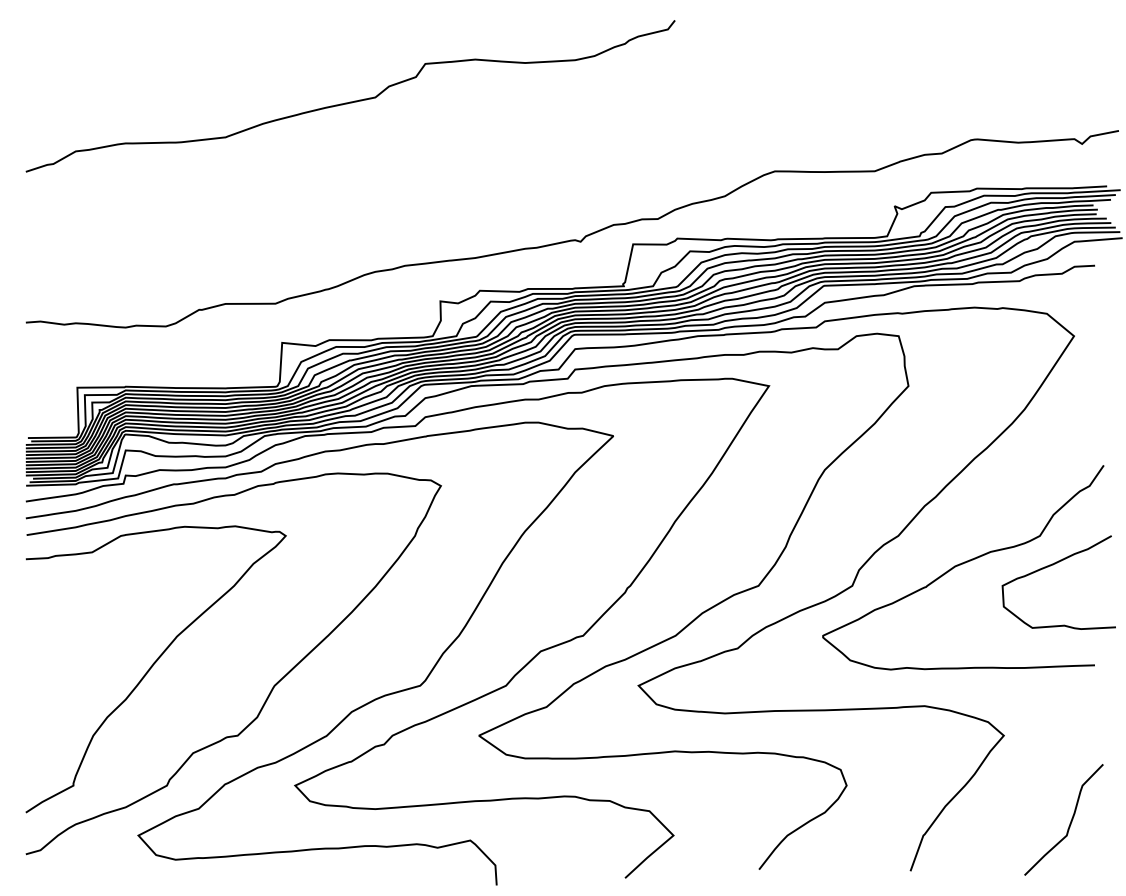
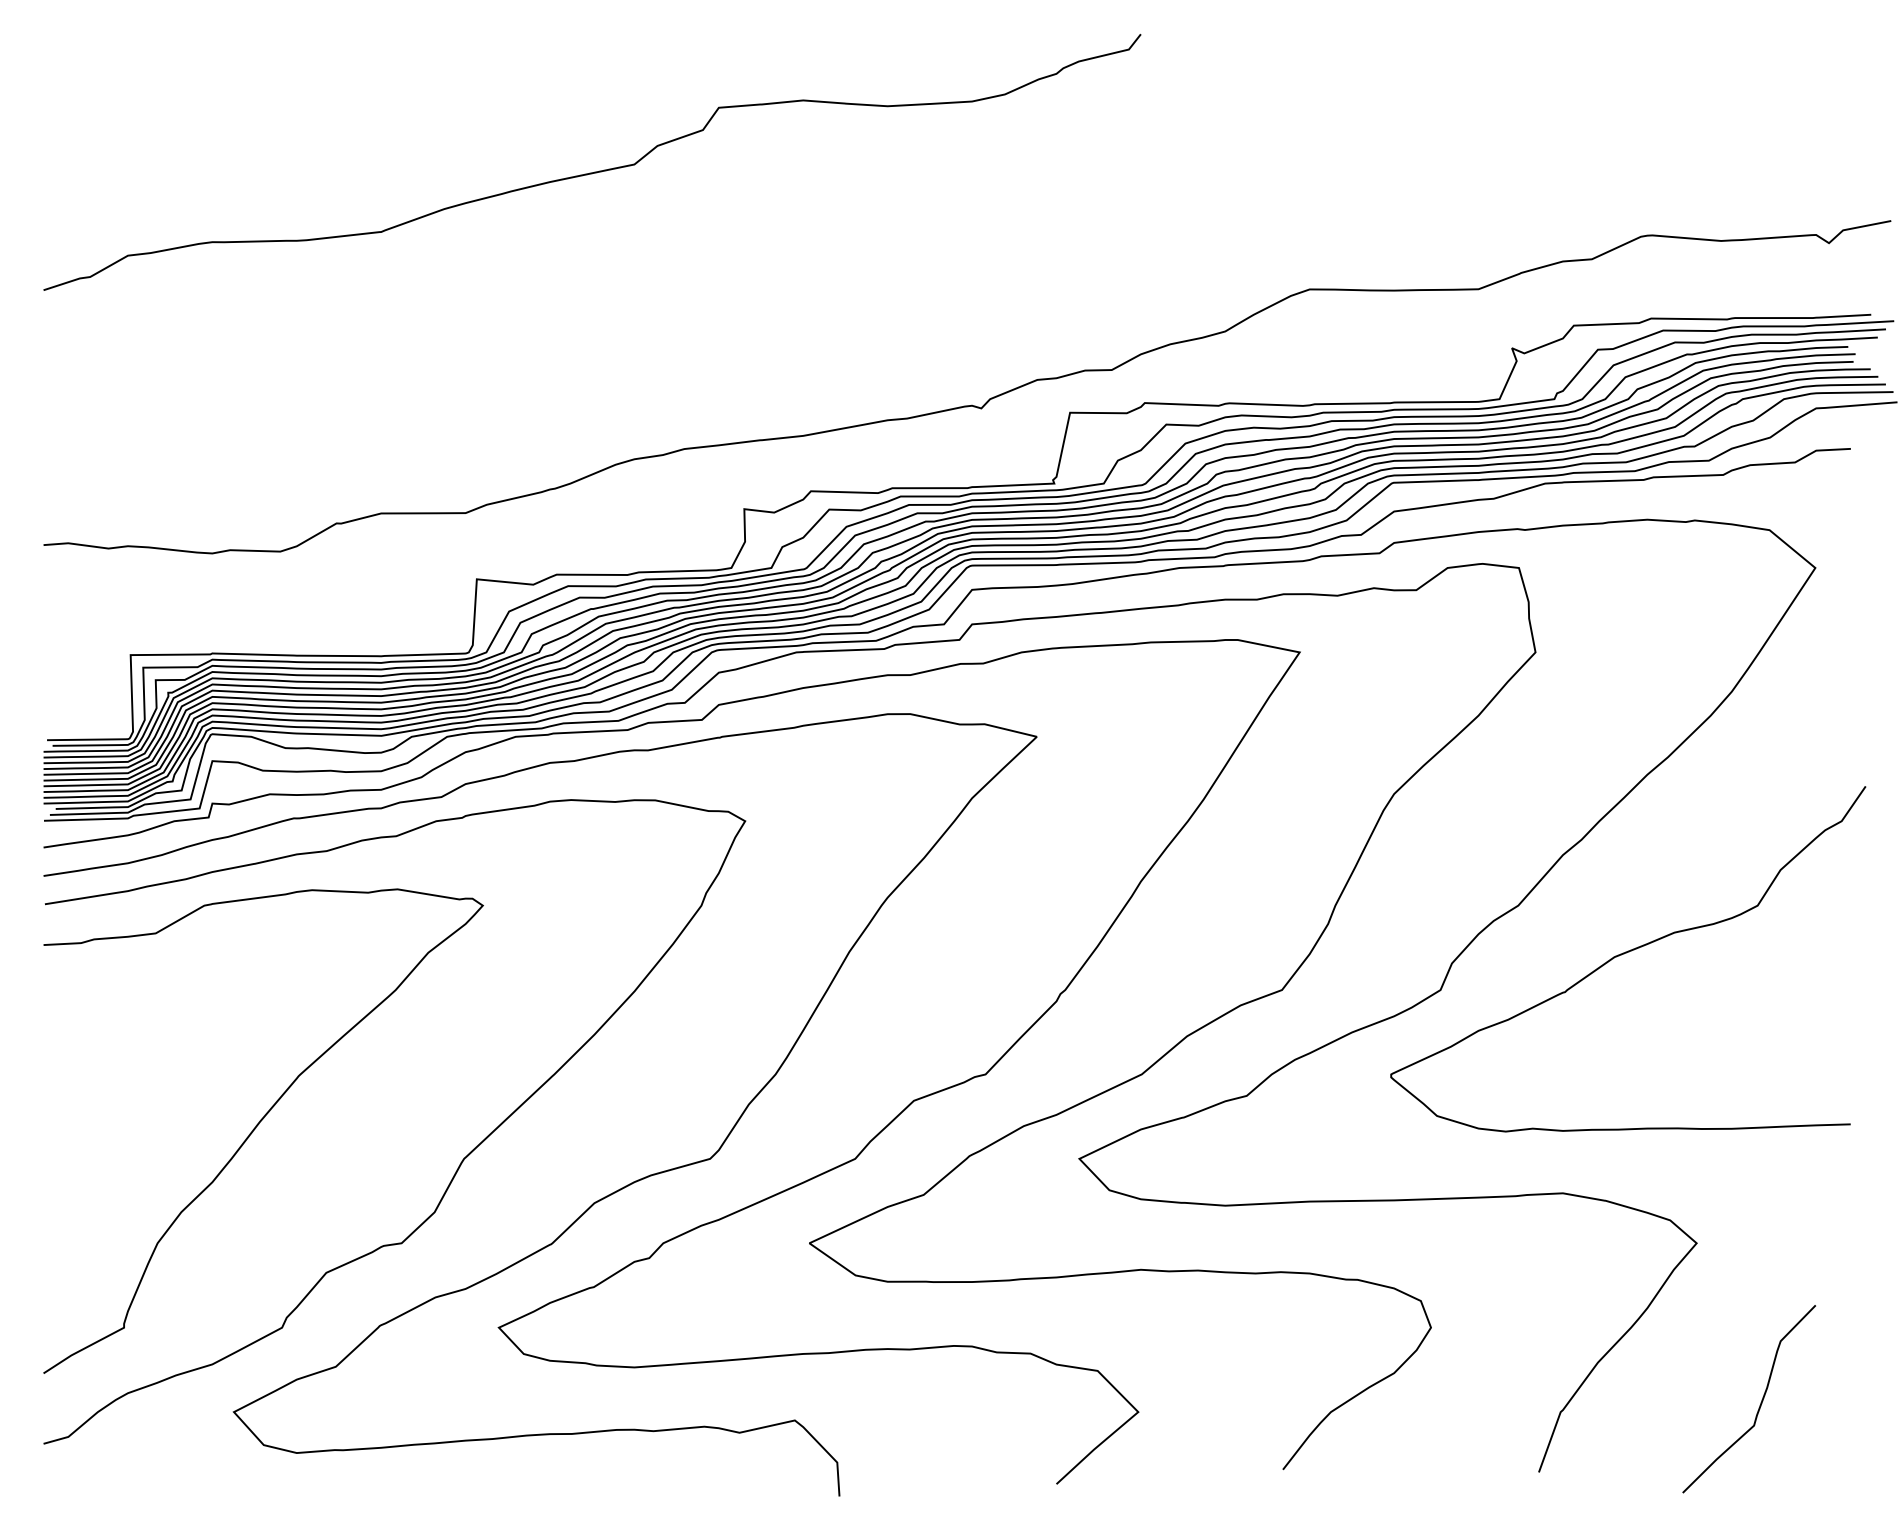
curve: (1053, 565) -> (1780, 955), removed
curve: (1070, 820) -> (1760, 1400), moved

